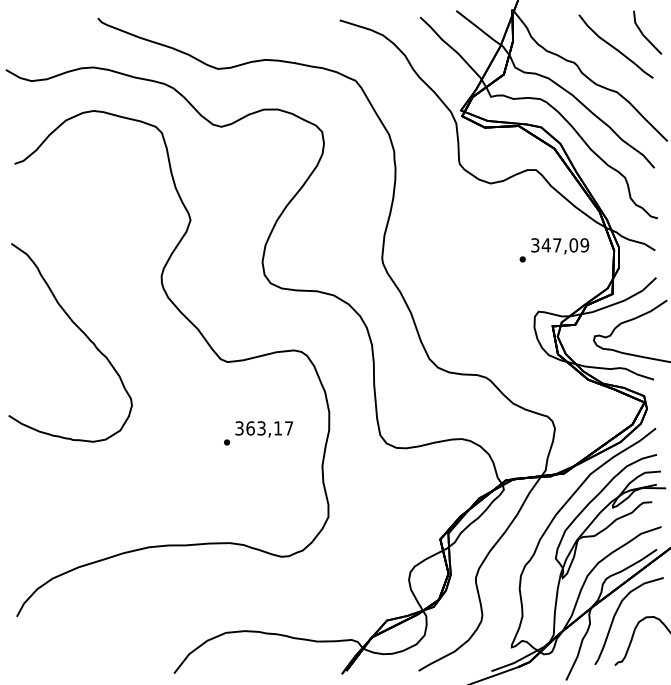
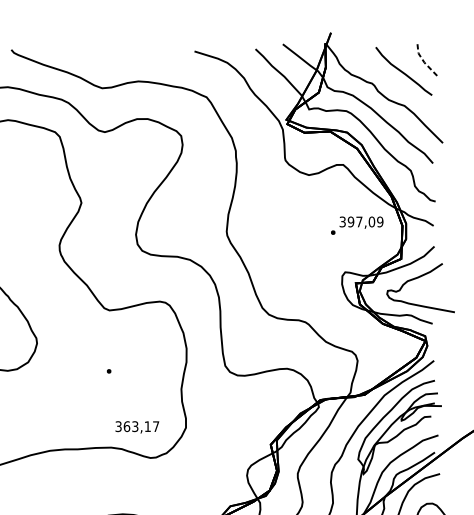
line: (643, 35) -> (424, 62), solid -> dashed
text: (545, 245) -> (350, 222), 347,09 -> 397,09
text: (263, 429) -> (136, 427), moved

